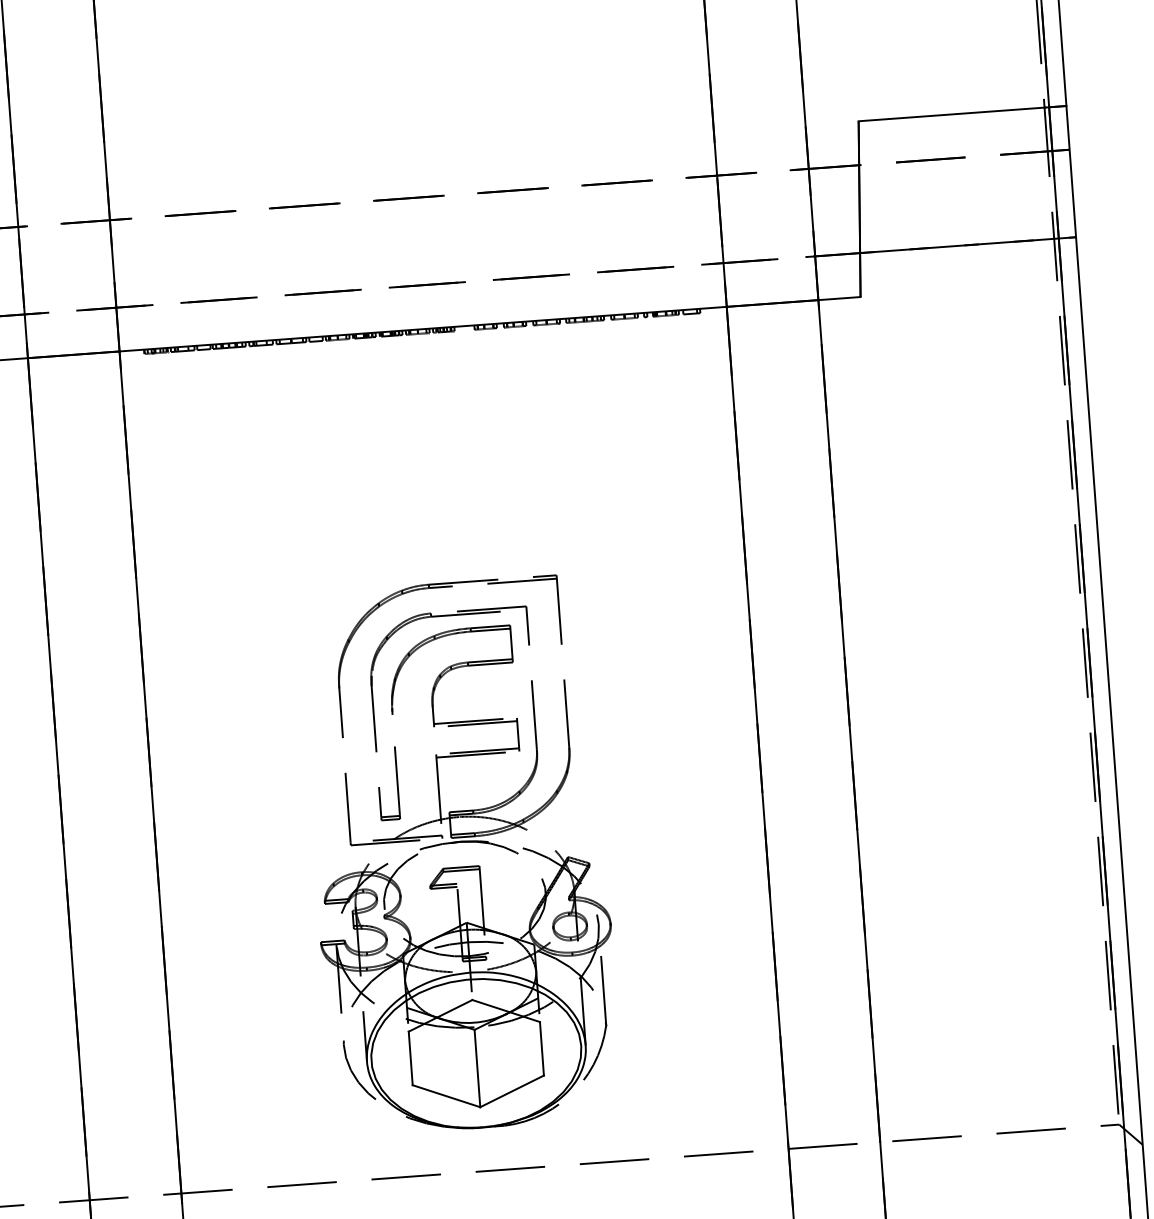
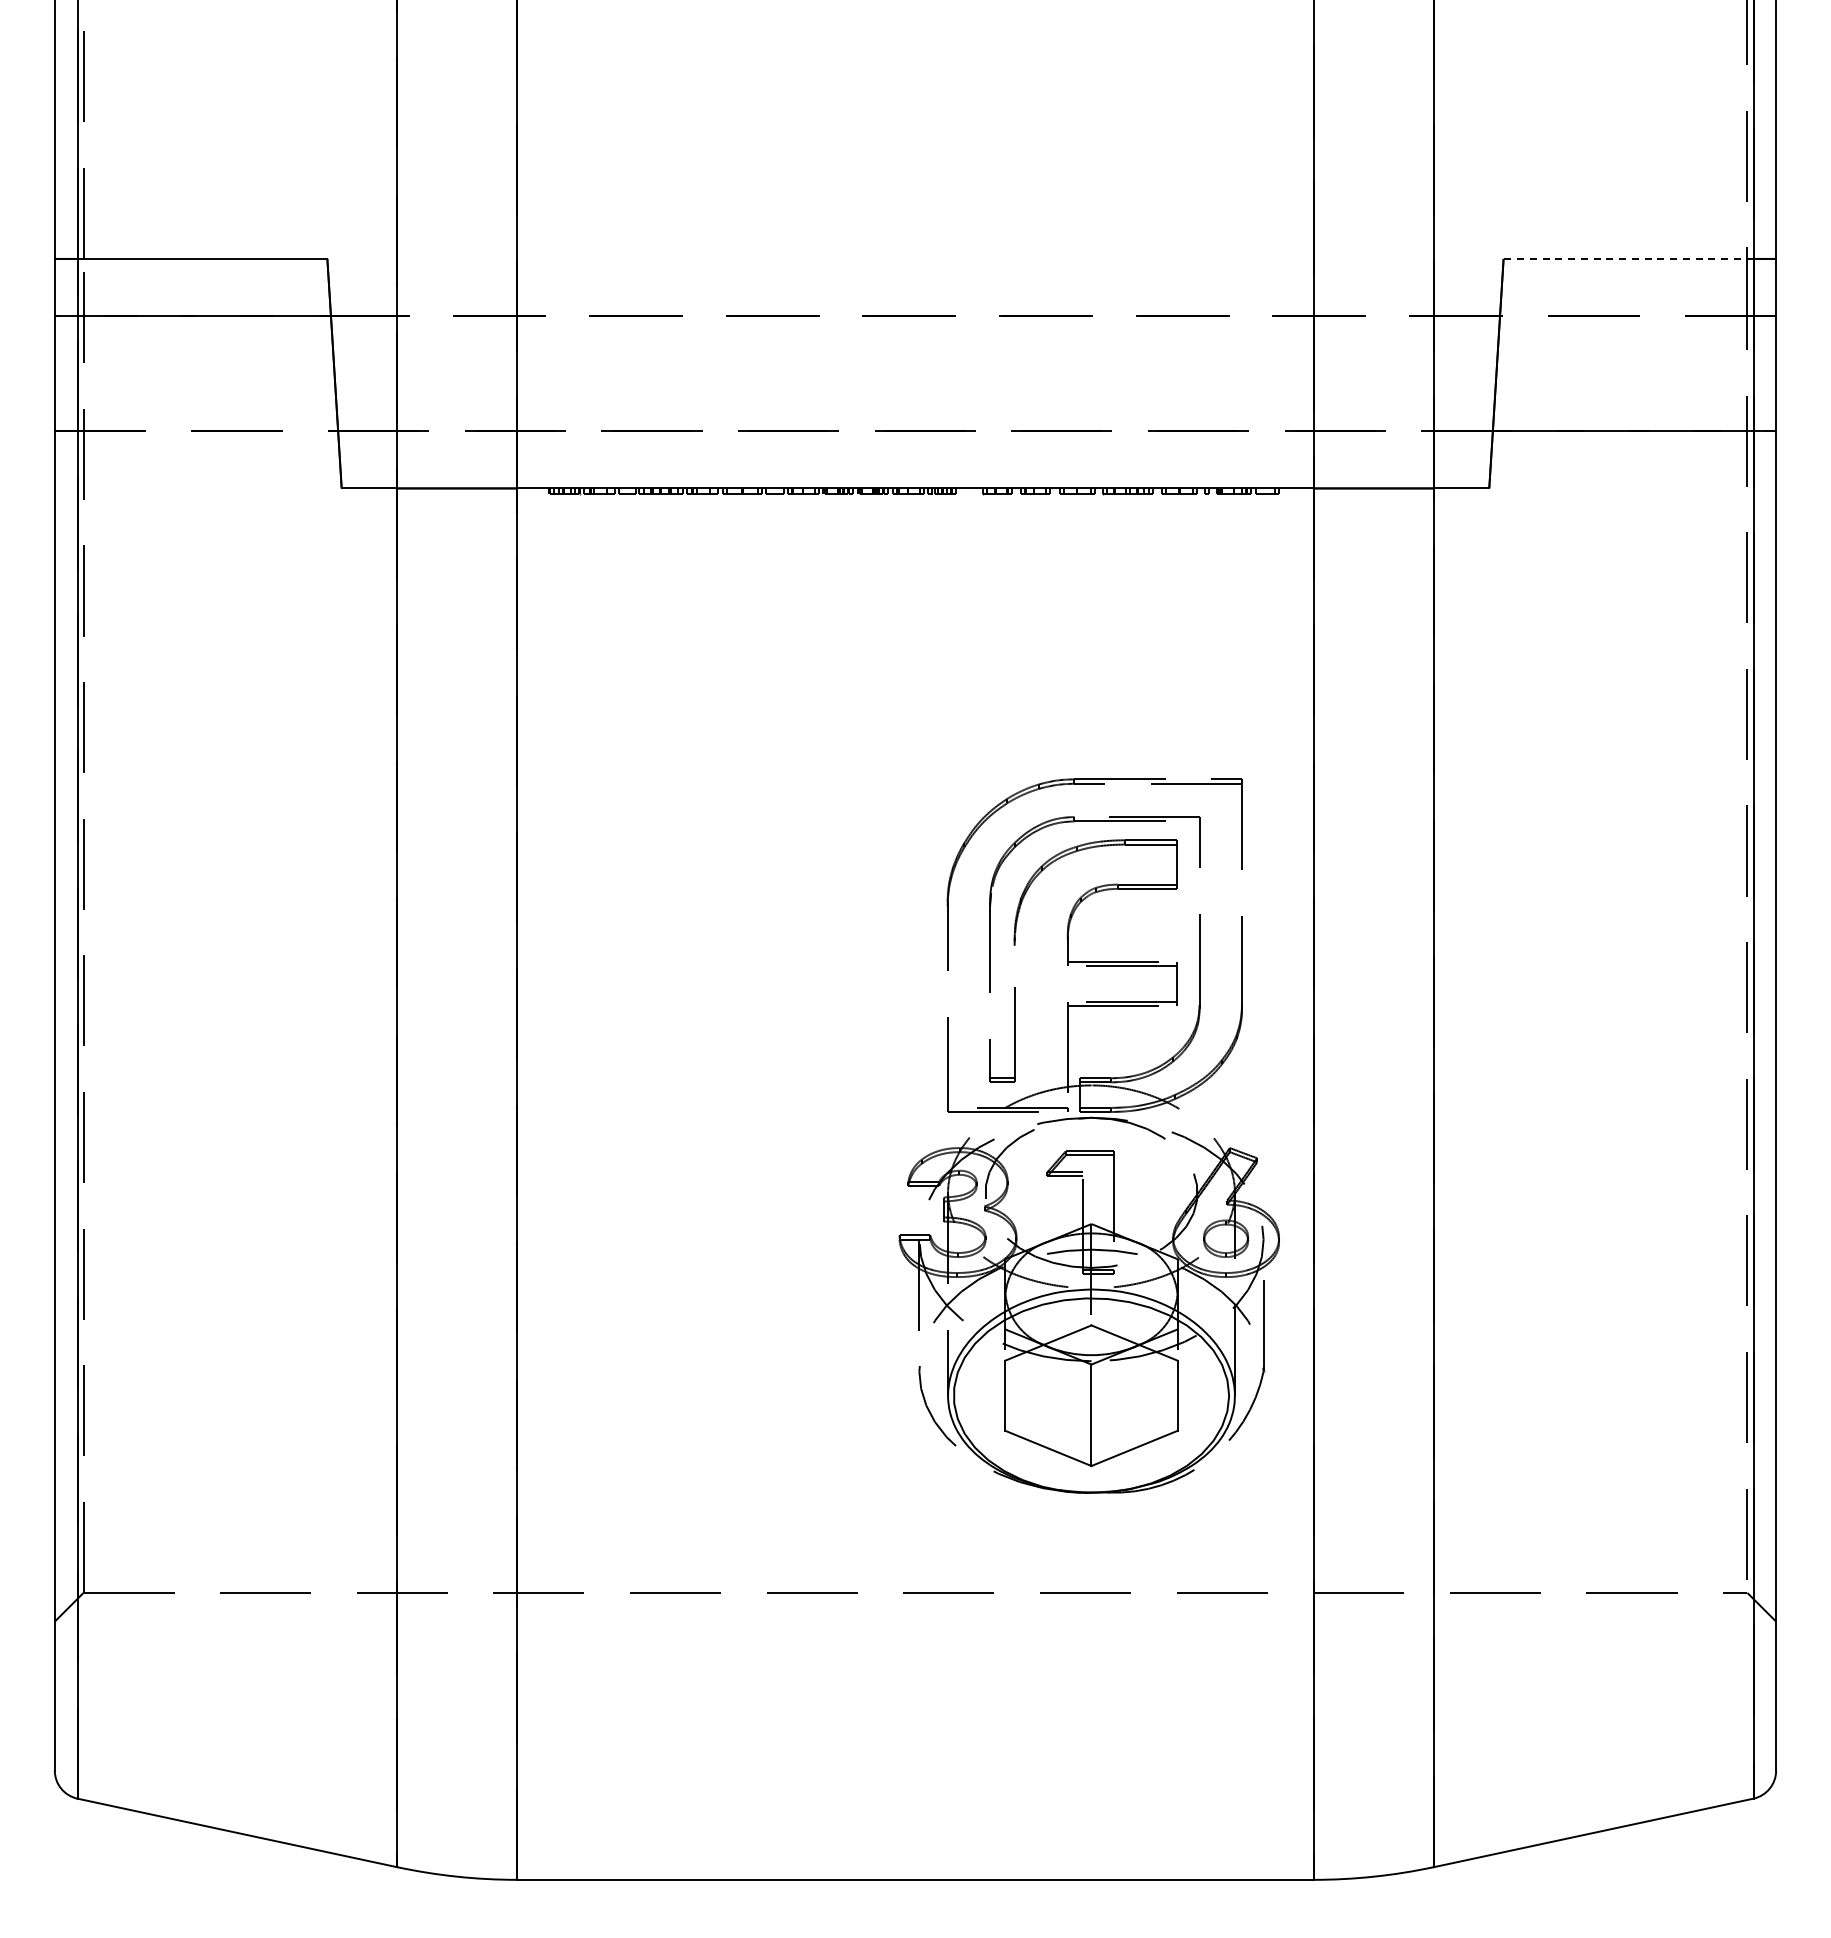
line: (953, 113) -> (1628, 258), solid -> dashed
part: (460, 866) -> (1088, 1150), moved

